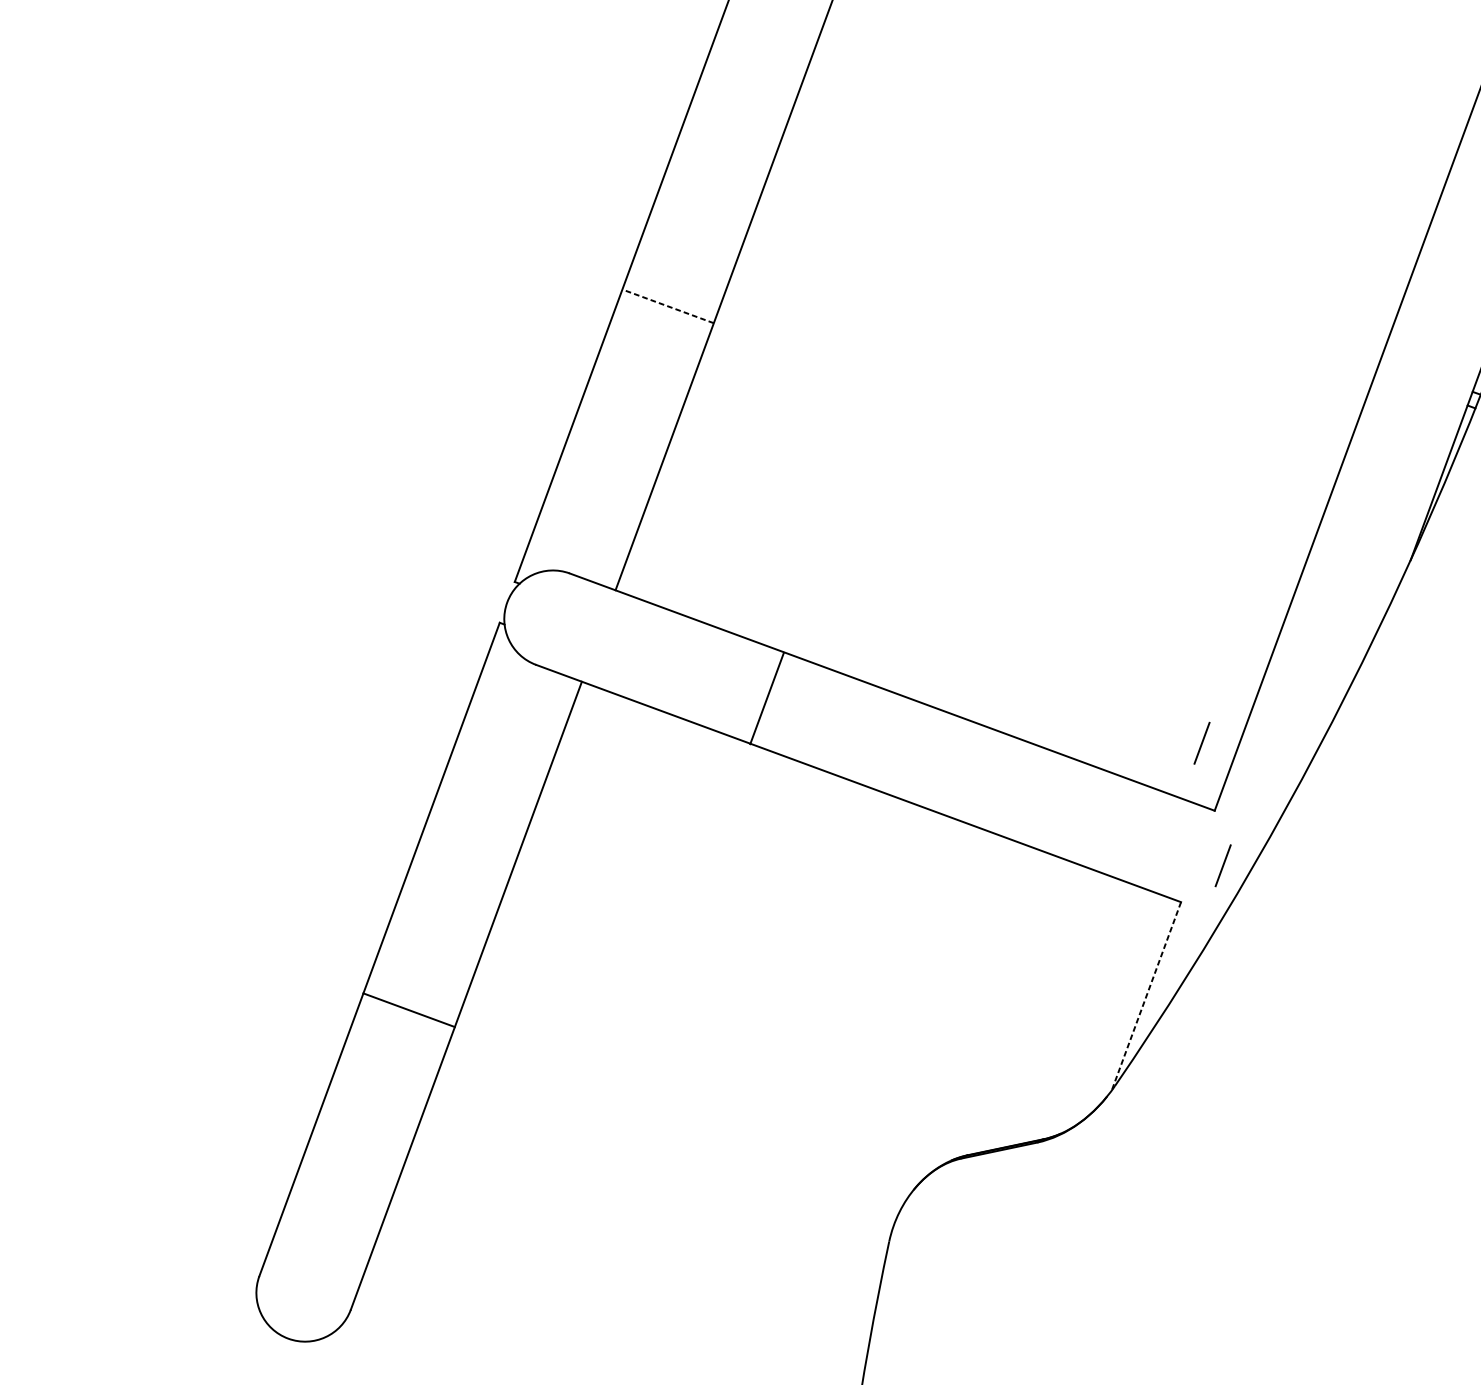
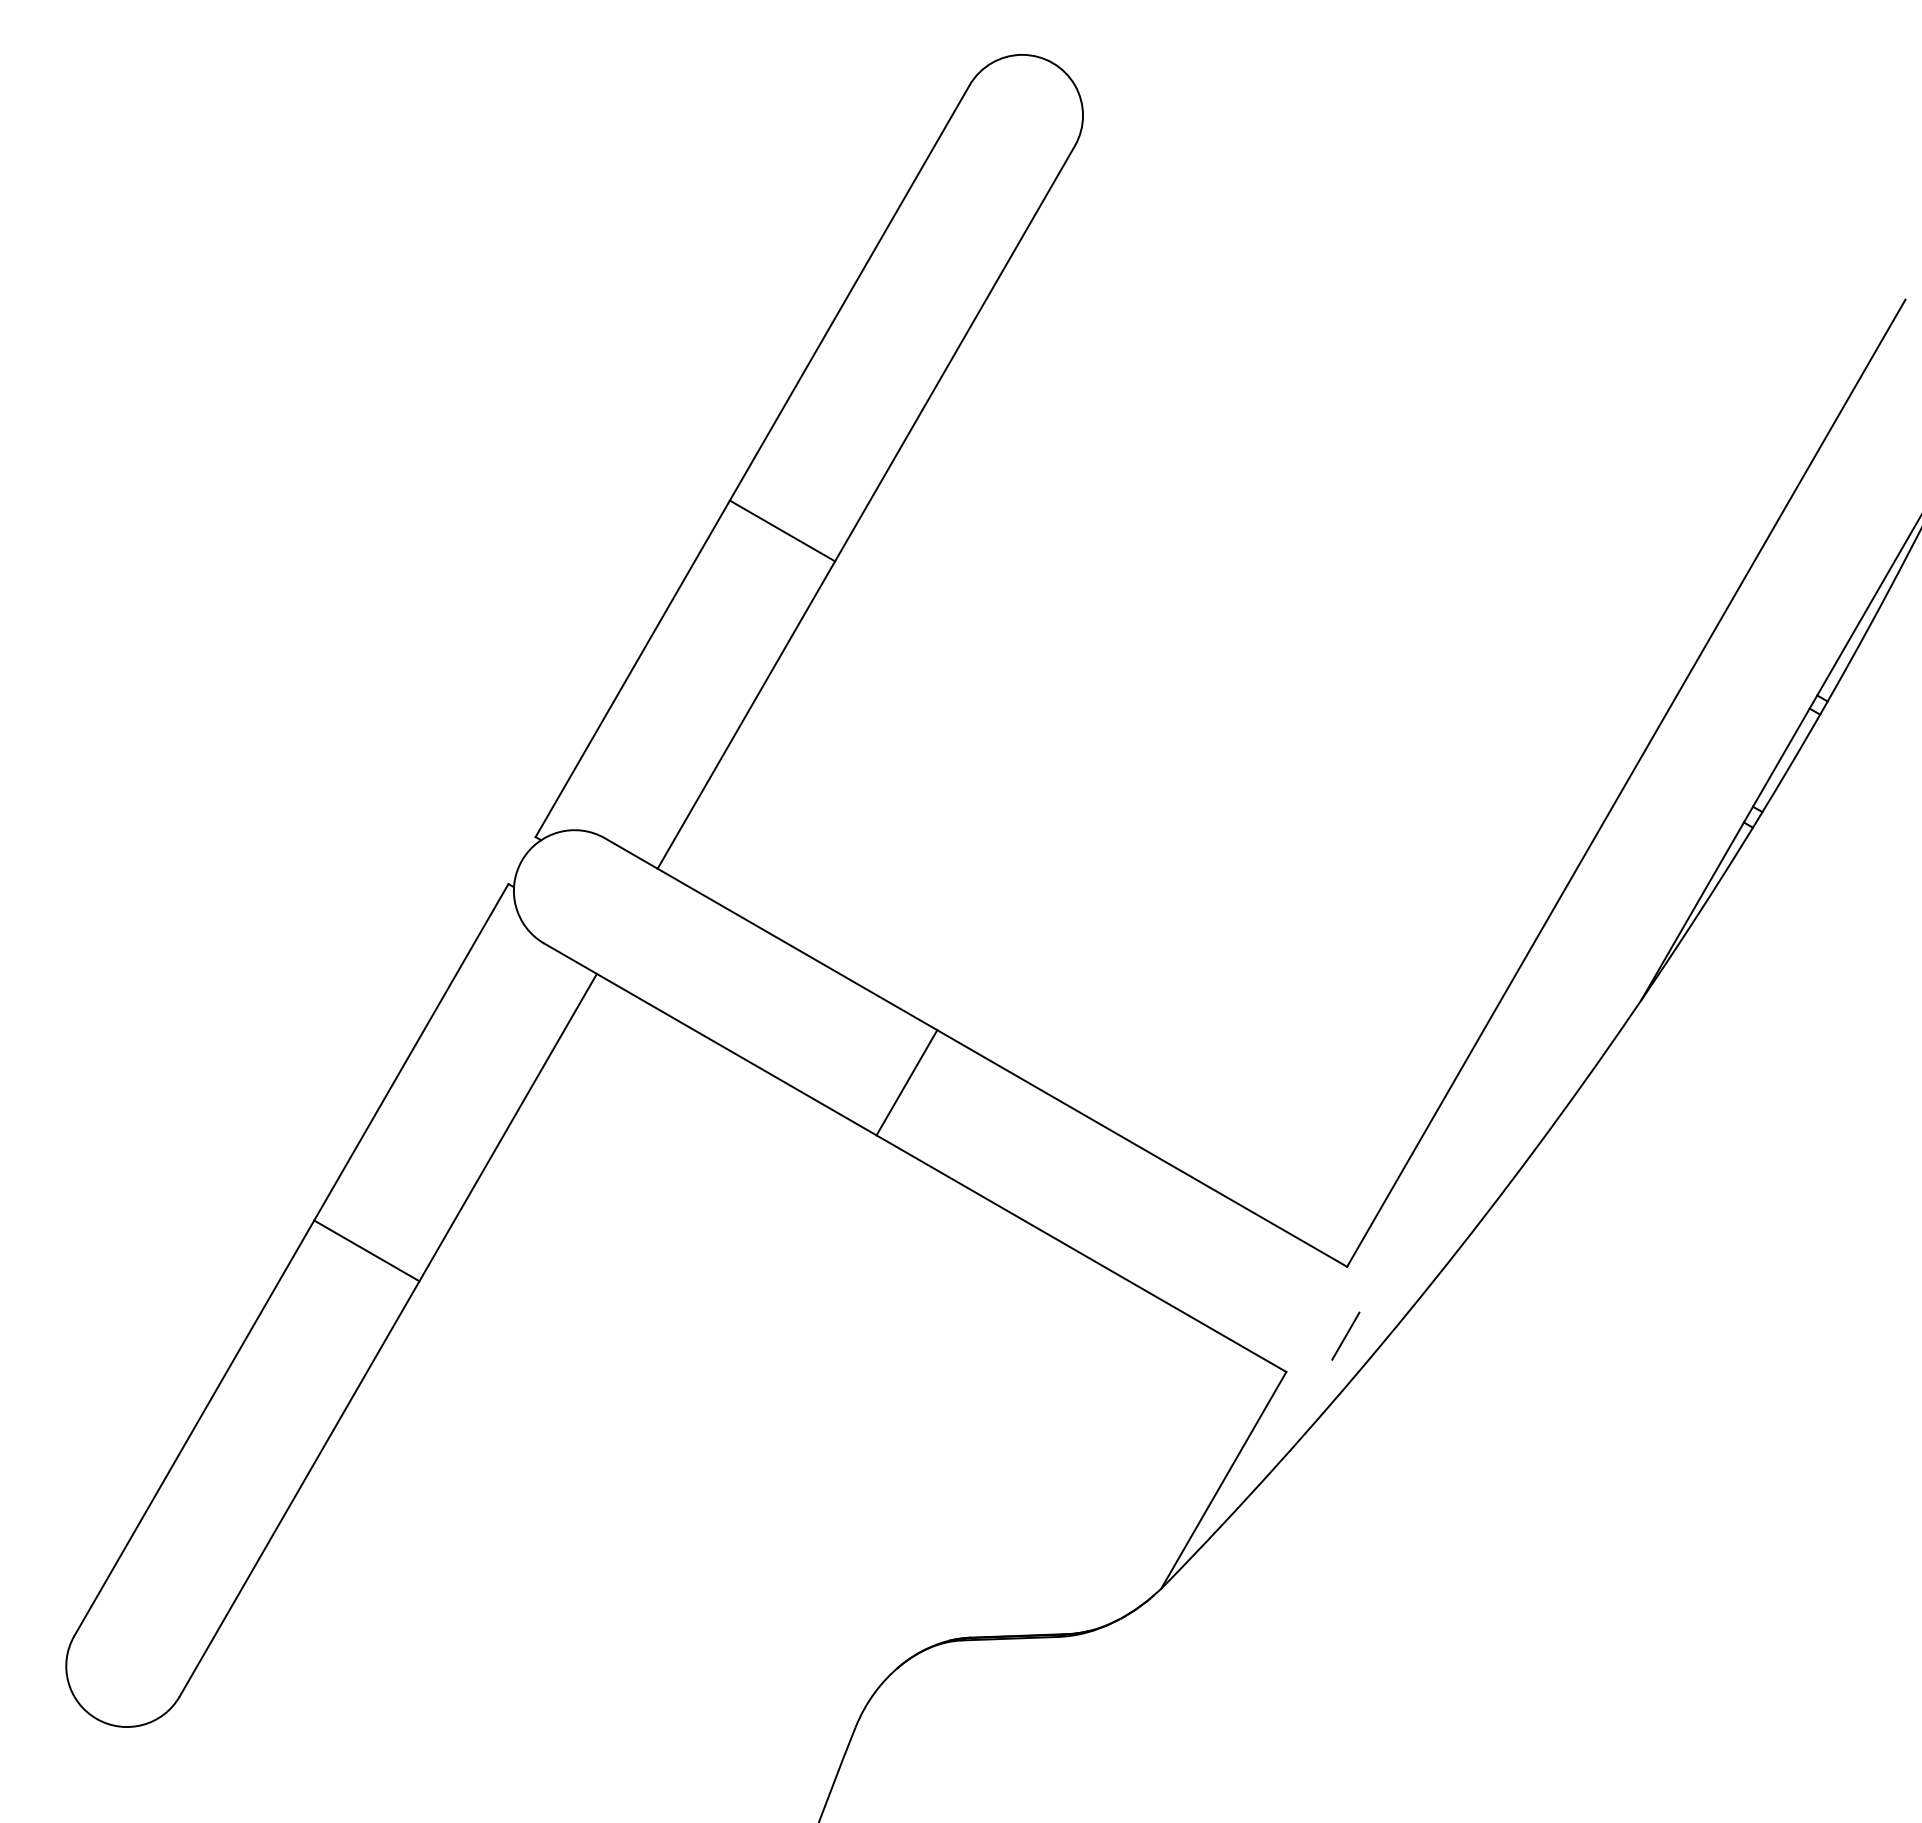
line: (668, 306) -> (782, 530), dashed -> solid
line: (766, 698) -> (906, 1082), moved
line: (1201, 742) -> (1345, 1180), removed
line: (1146, 996) -> (1223, 1480), dashed -> solid
line: (408, 1009) -> (366, 1250), moved

